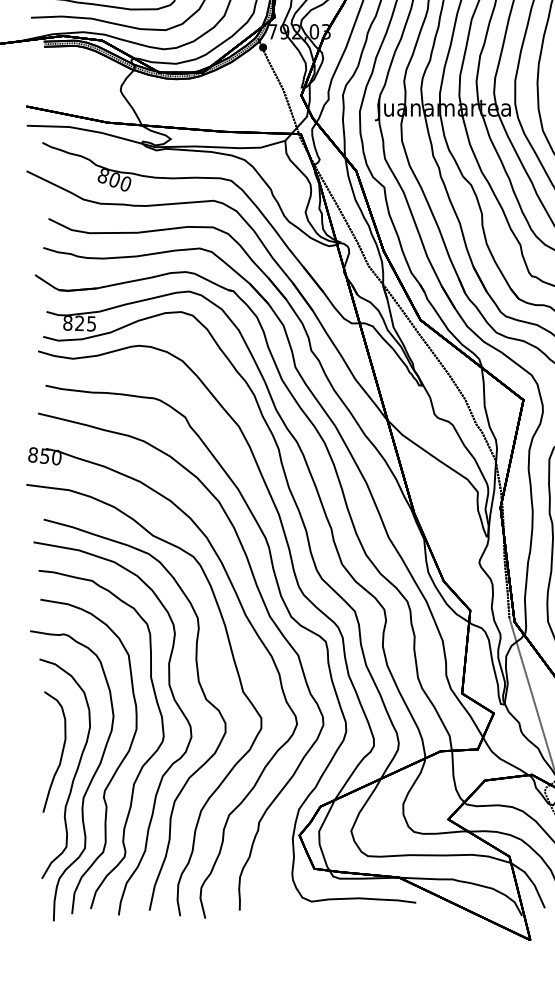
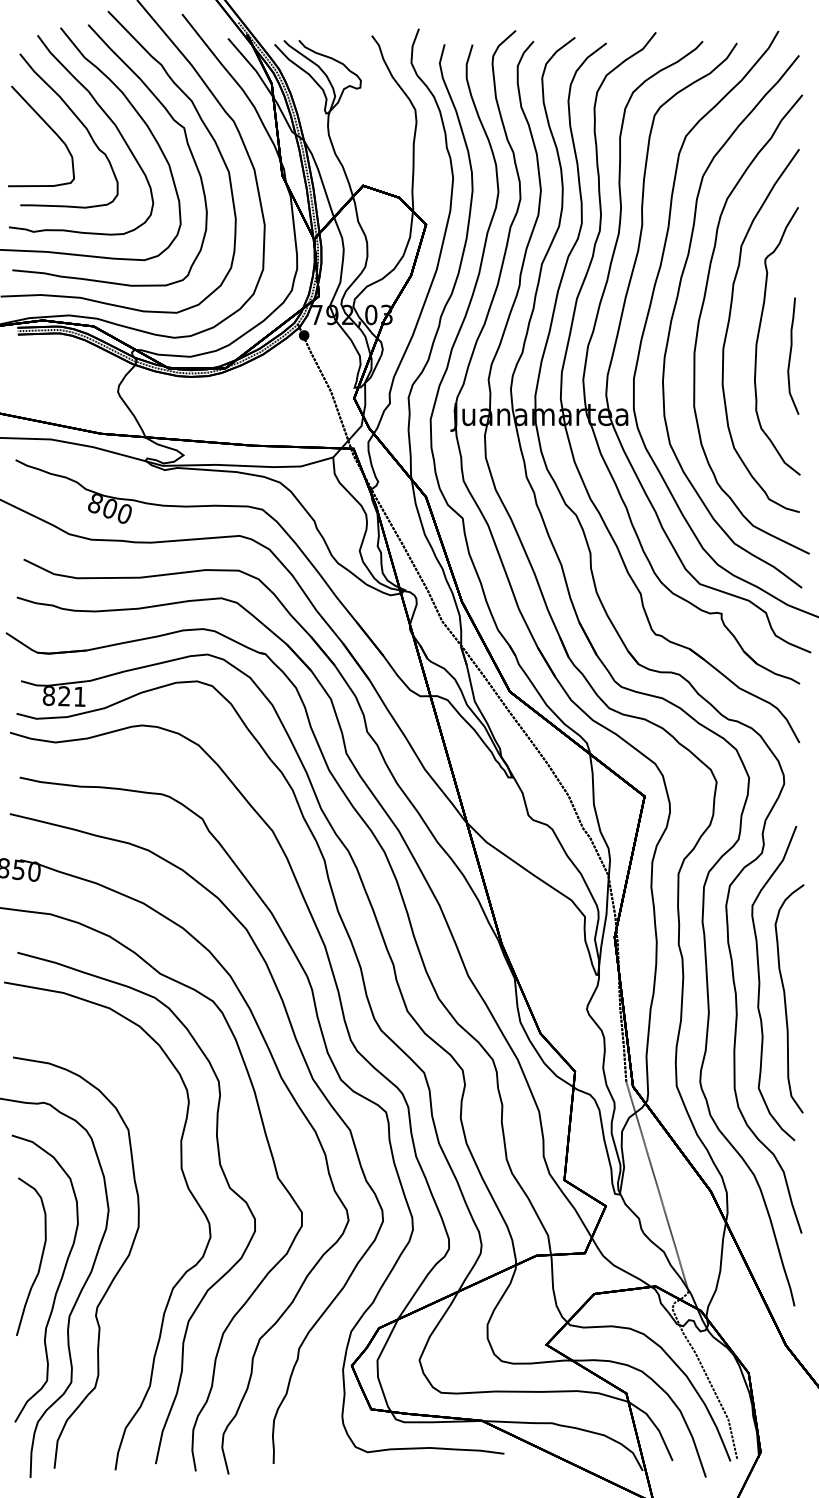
text: (91, 323) -> (79, 696), 825 -> 821
part: (141, 766) -> (145, 1275), removed

